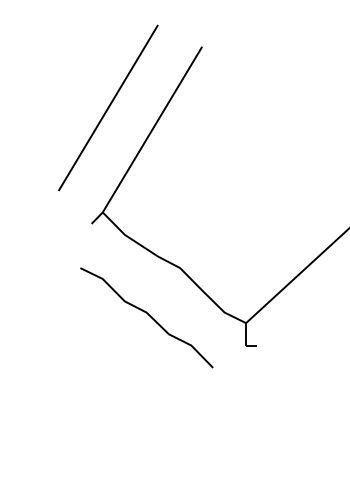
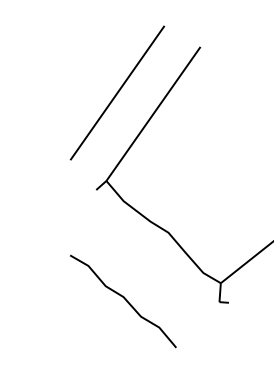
curve: (148, 315) -> (124, 299), moved

